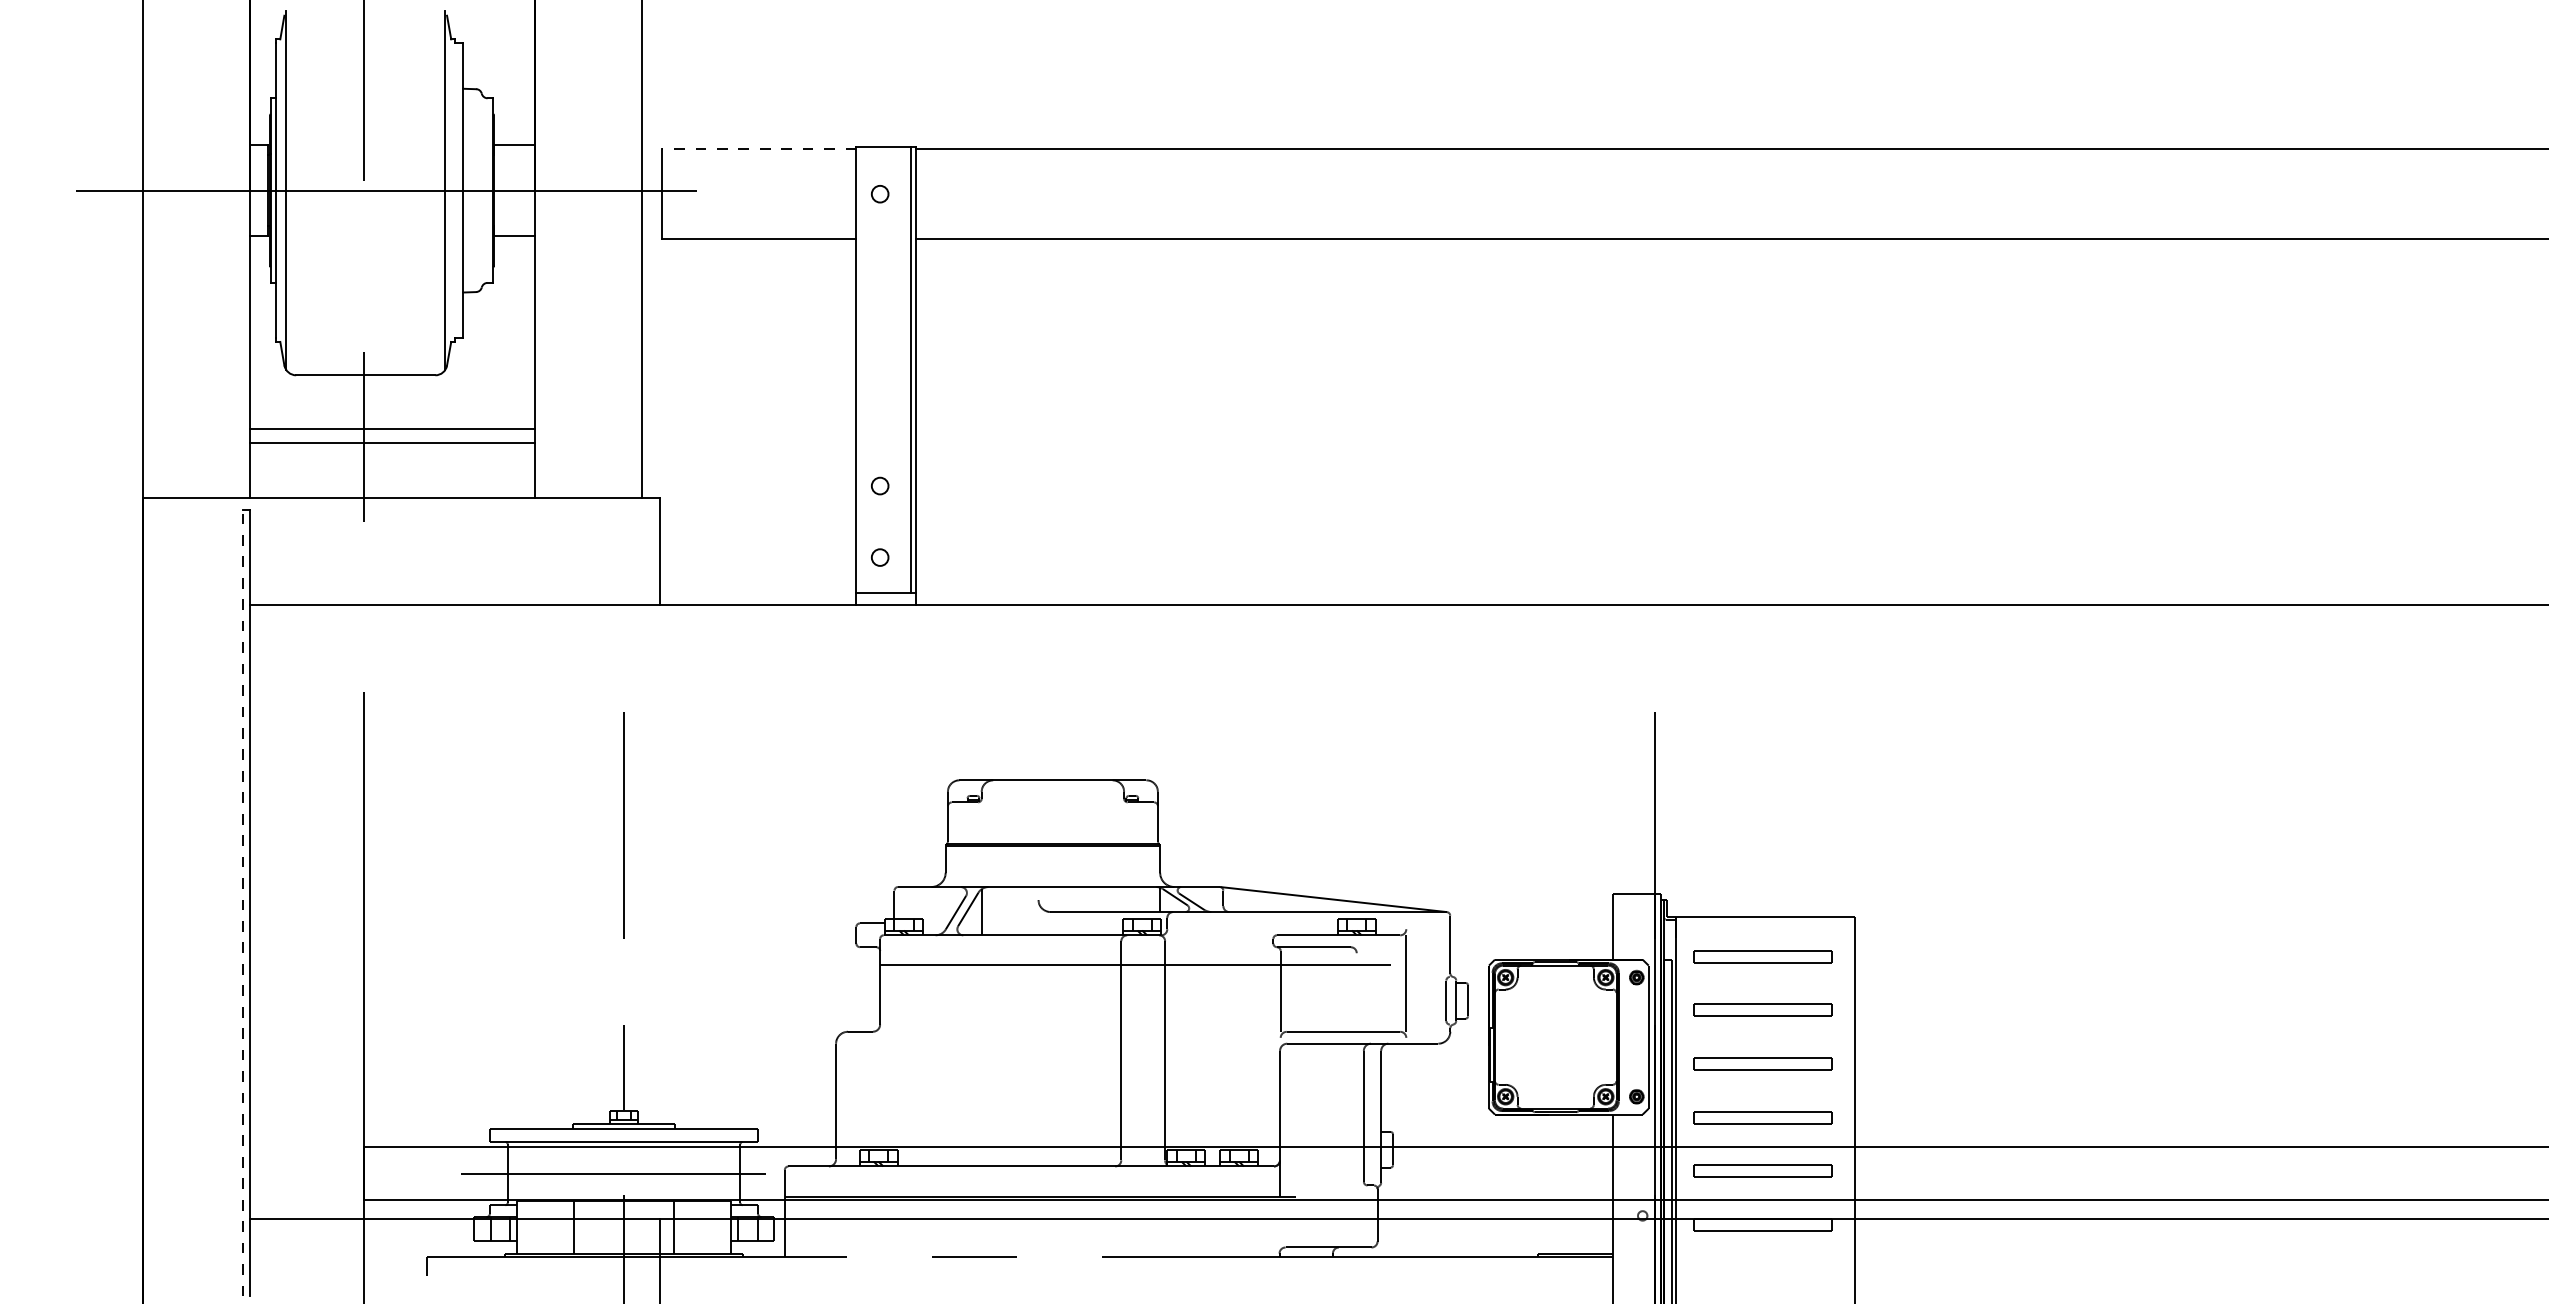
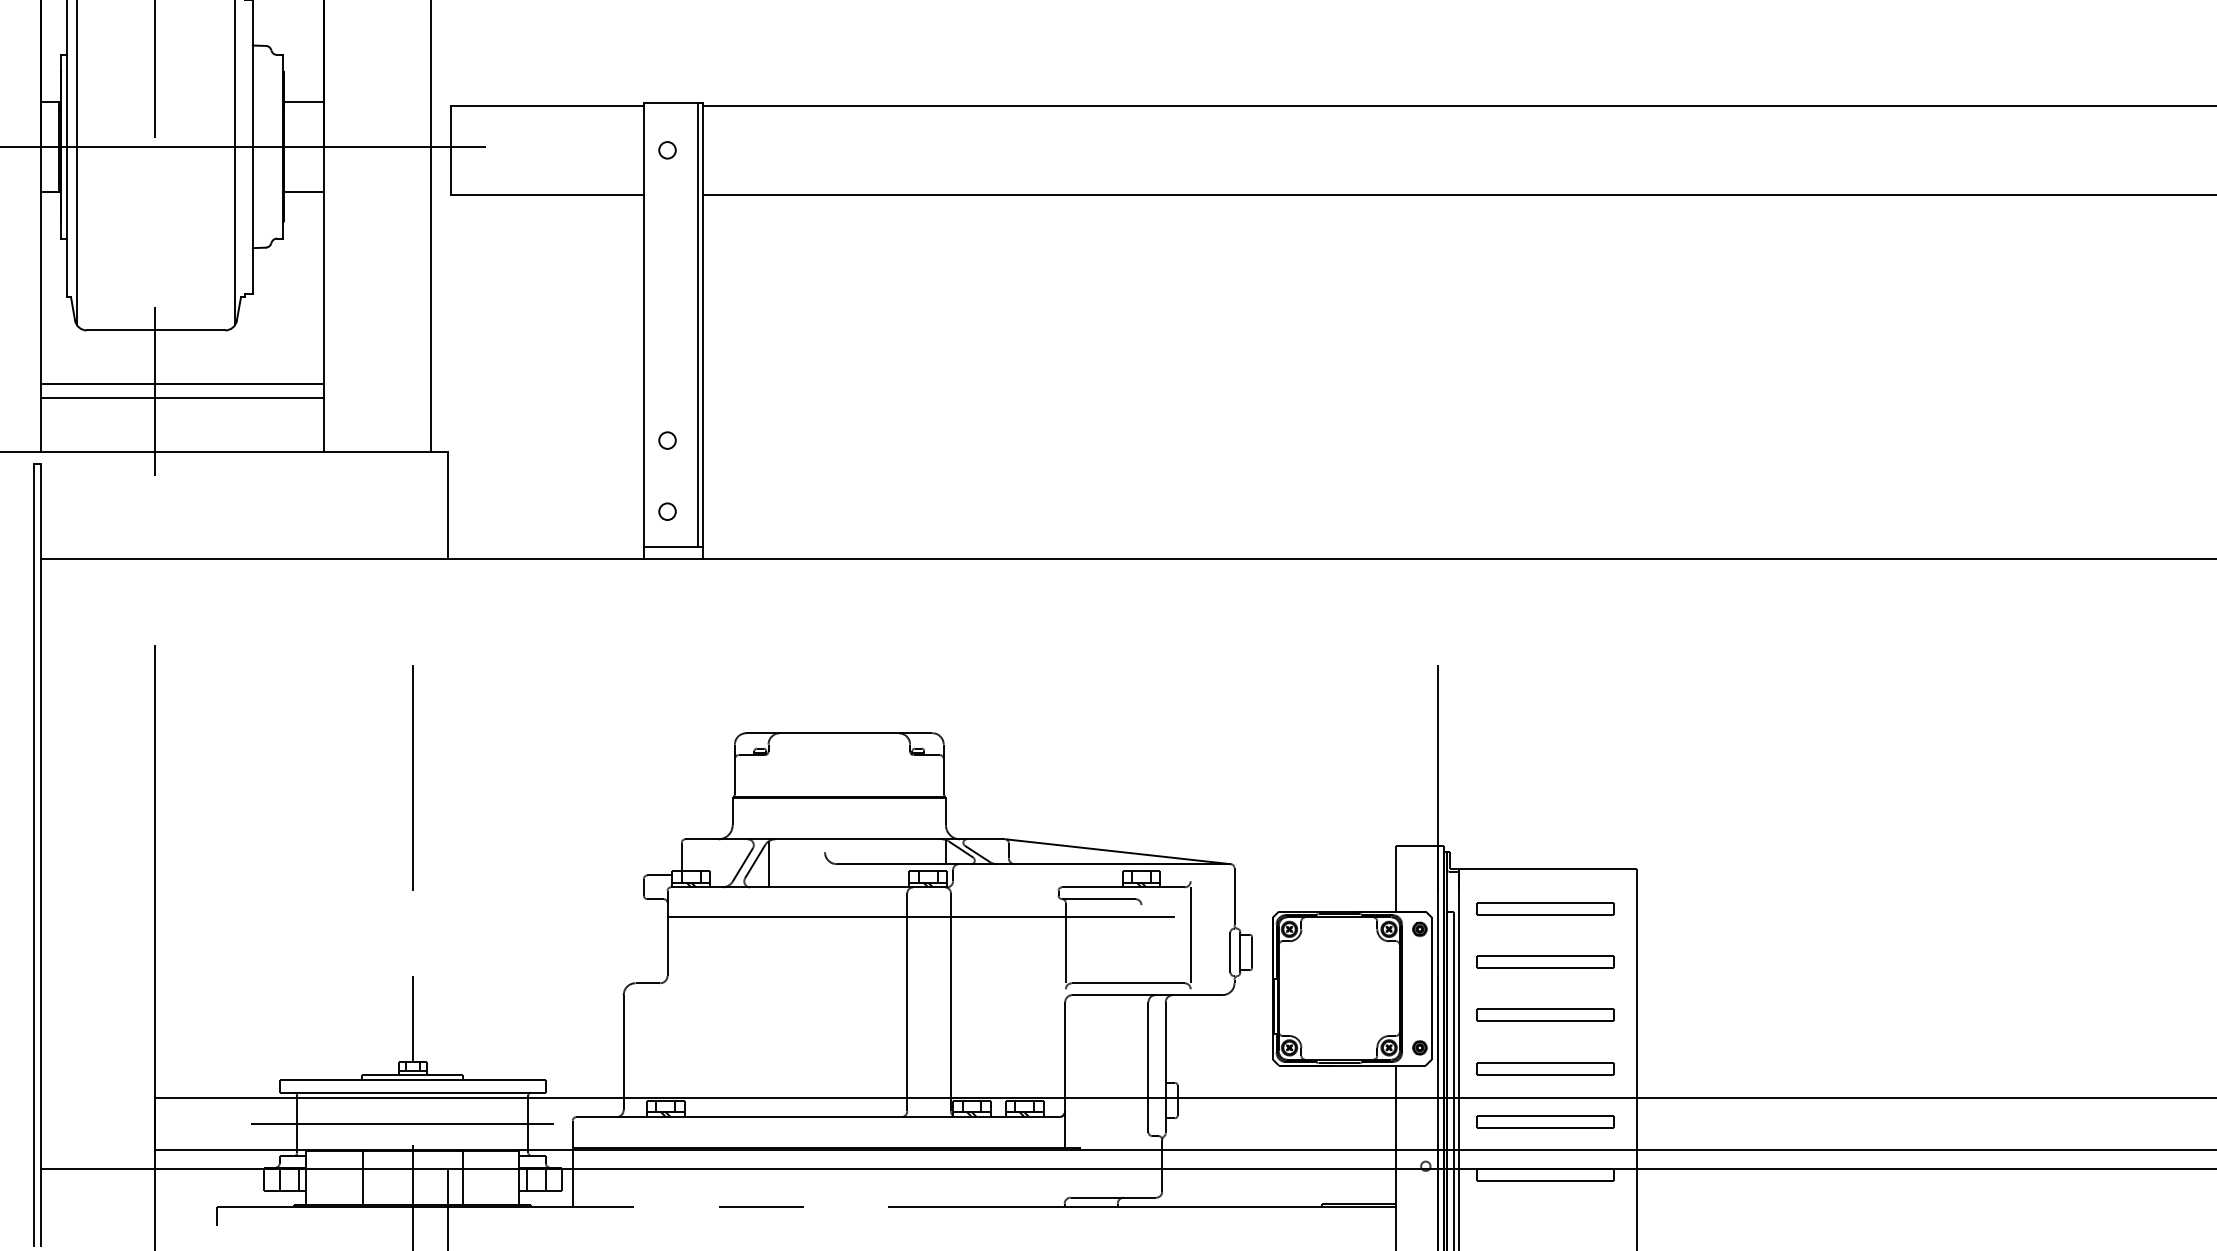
line: (758, 149) -> (546, 105), dashed -> solid
line: (242, 902) -> (33, 854), dashed -> solid

